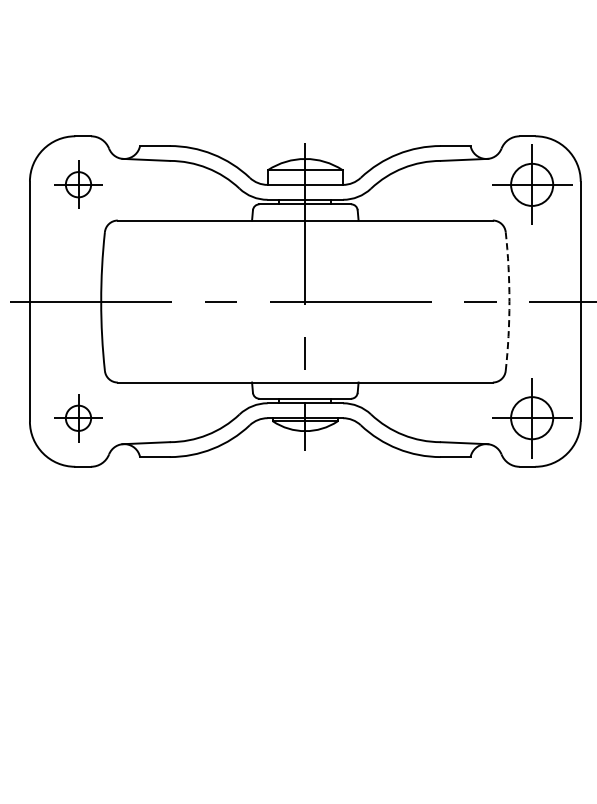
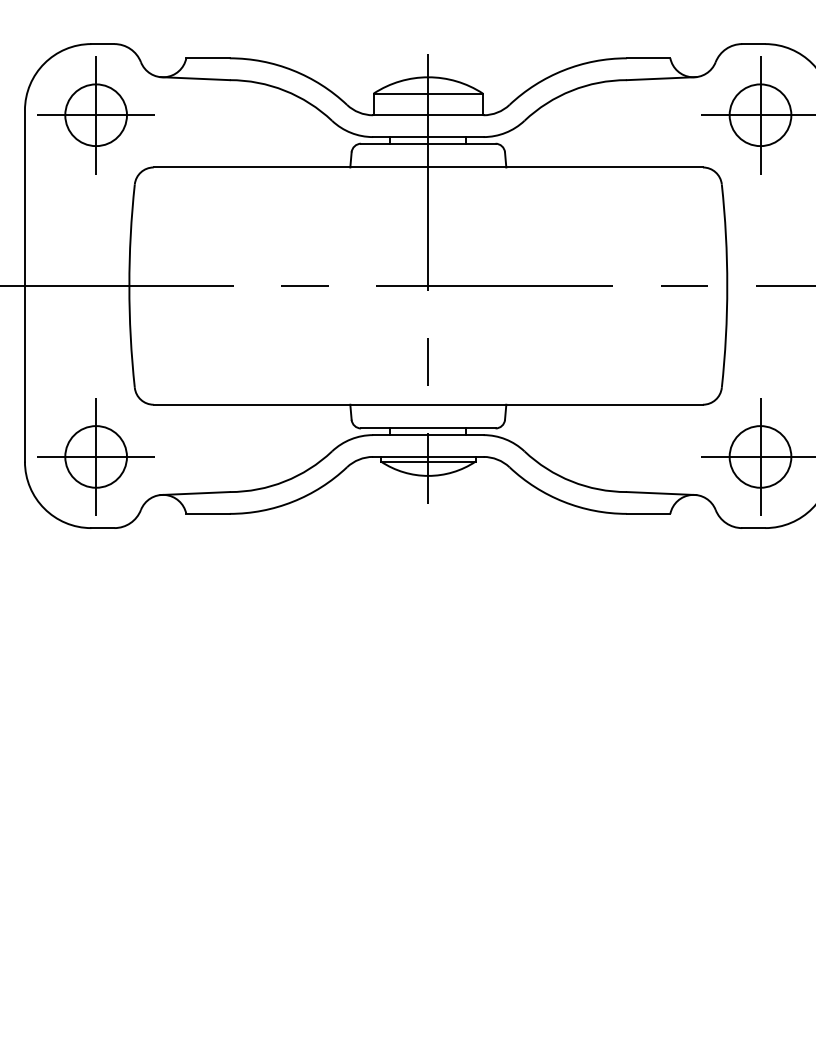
part: (78, 184) -> (96, 114), size x1.67
arc: (509, 301) -> (727, 286), dashed -> solid
part: (78, 418) -> (96, 457), size x1.67

